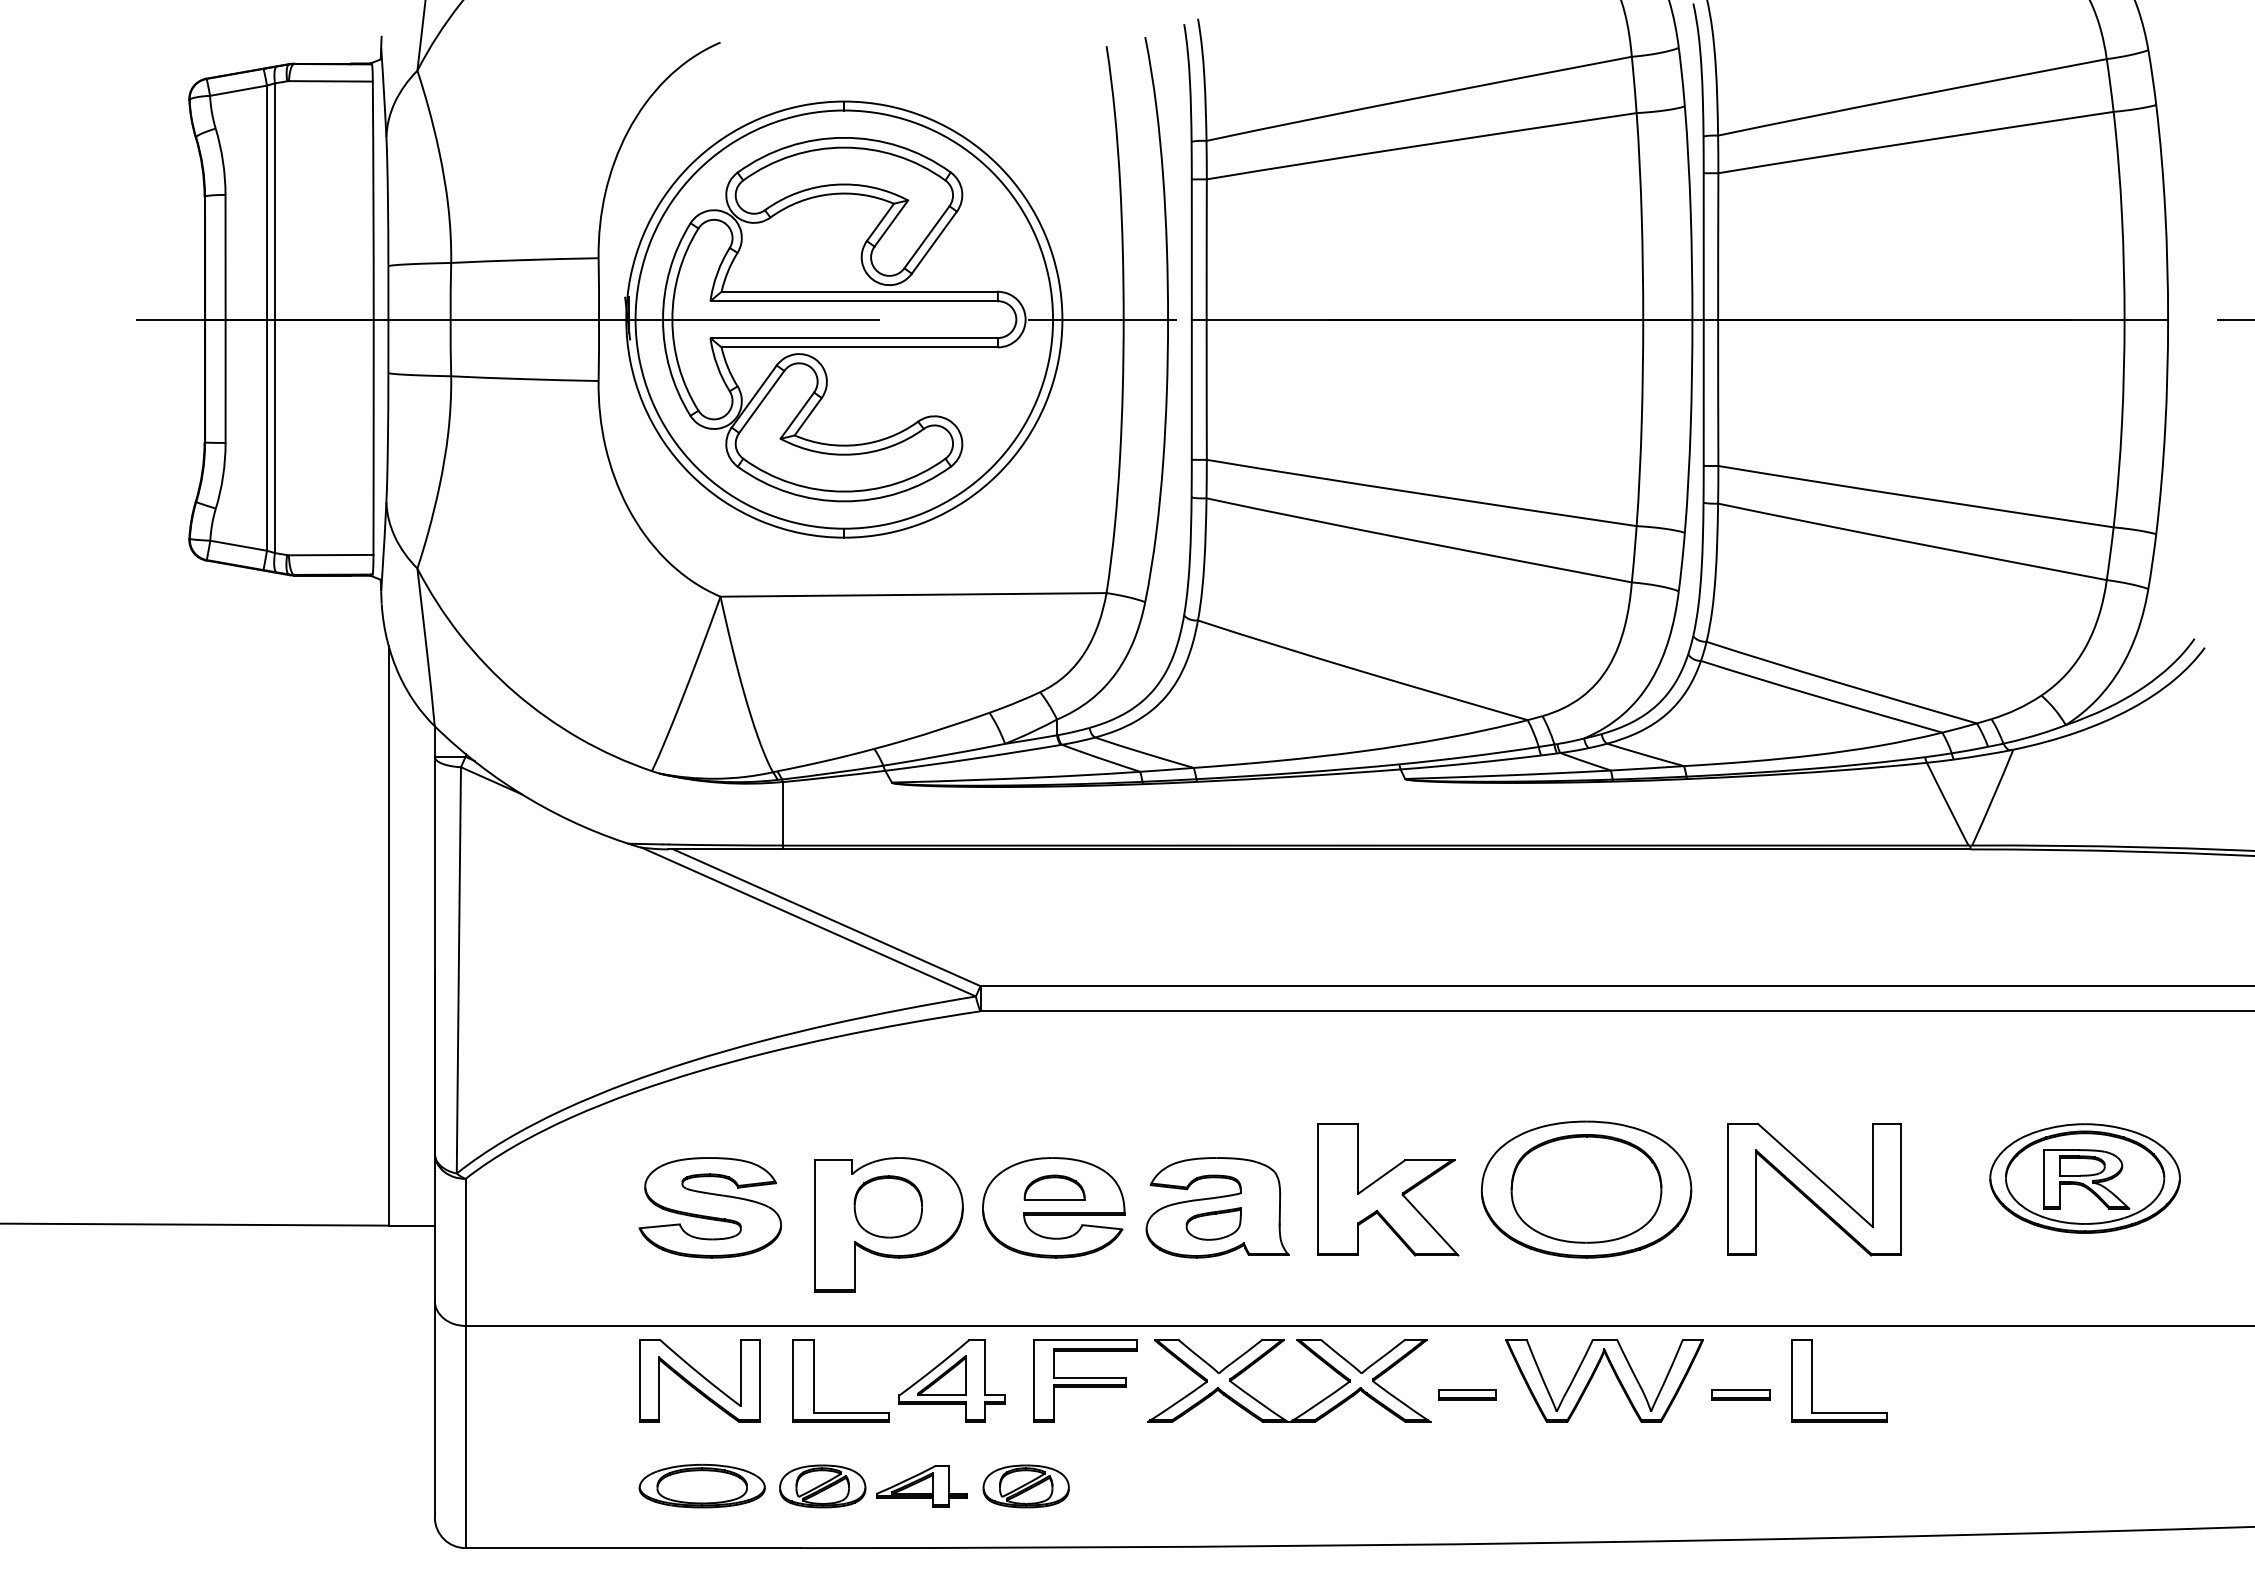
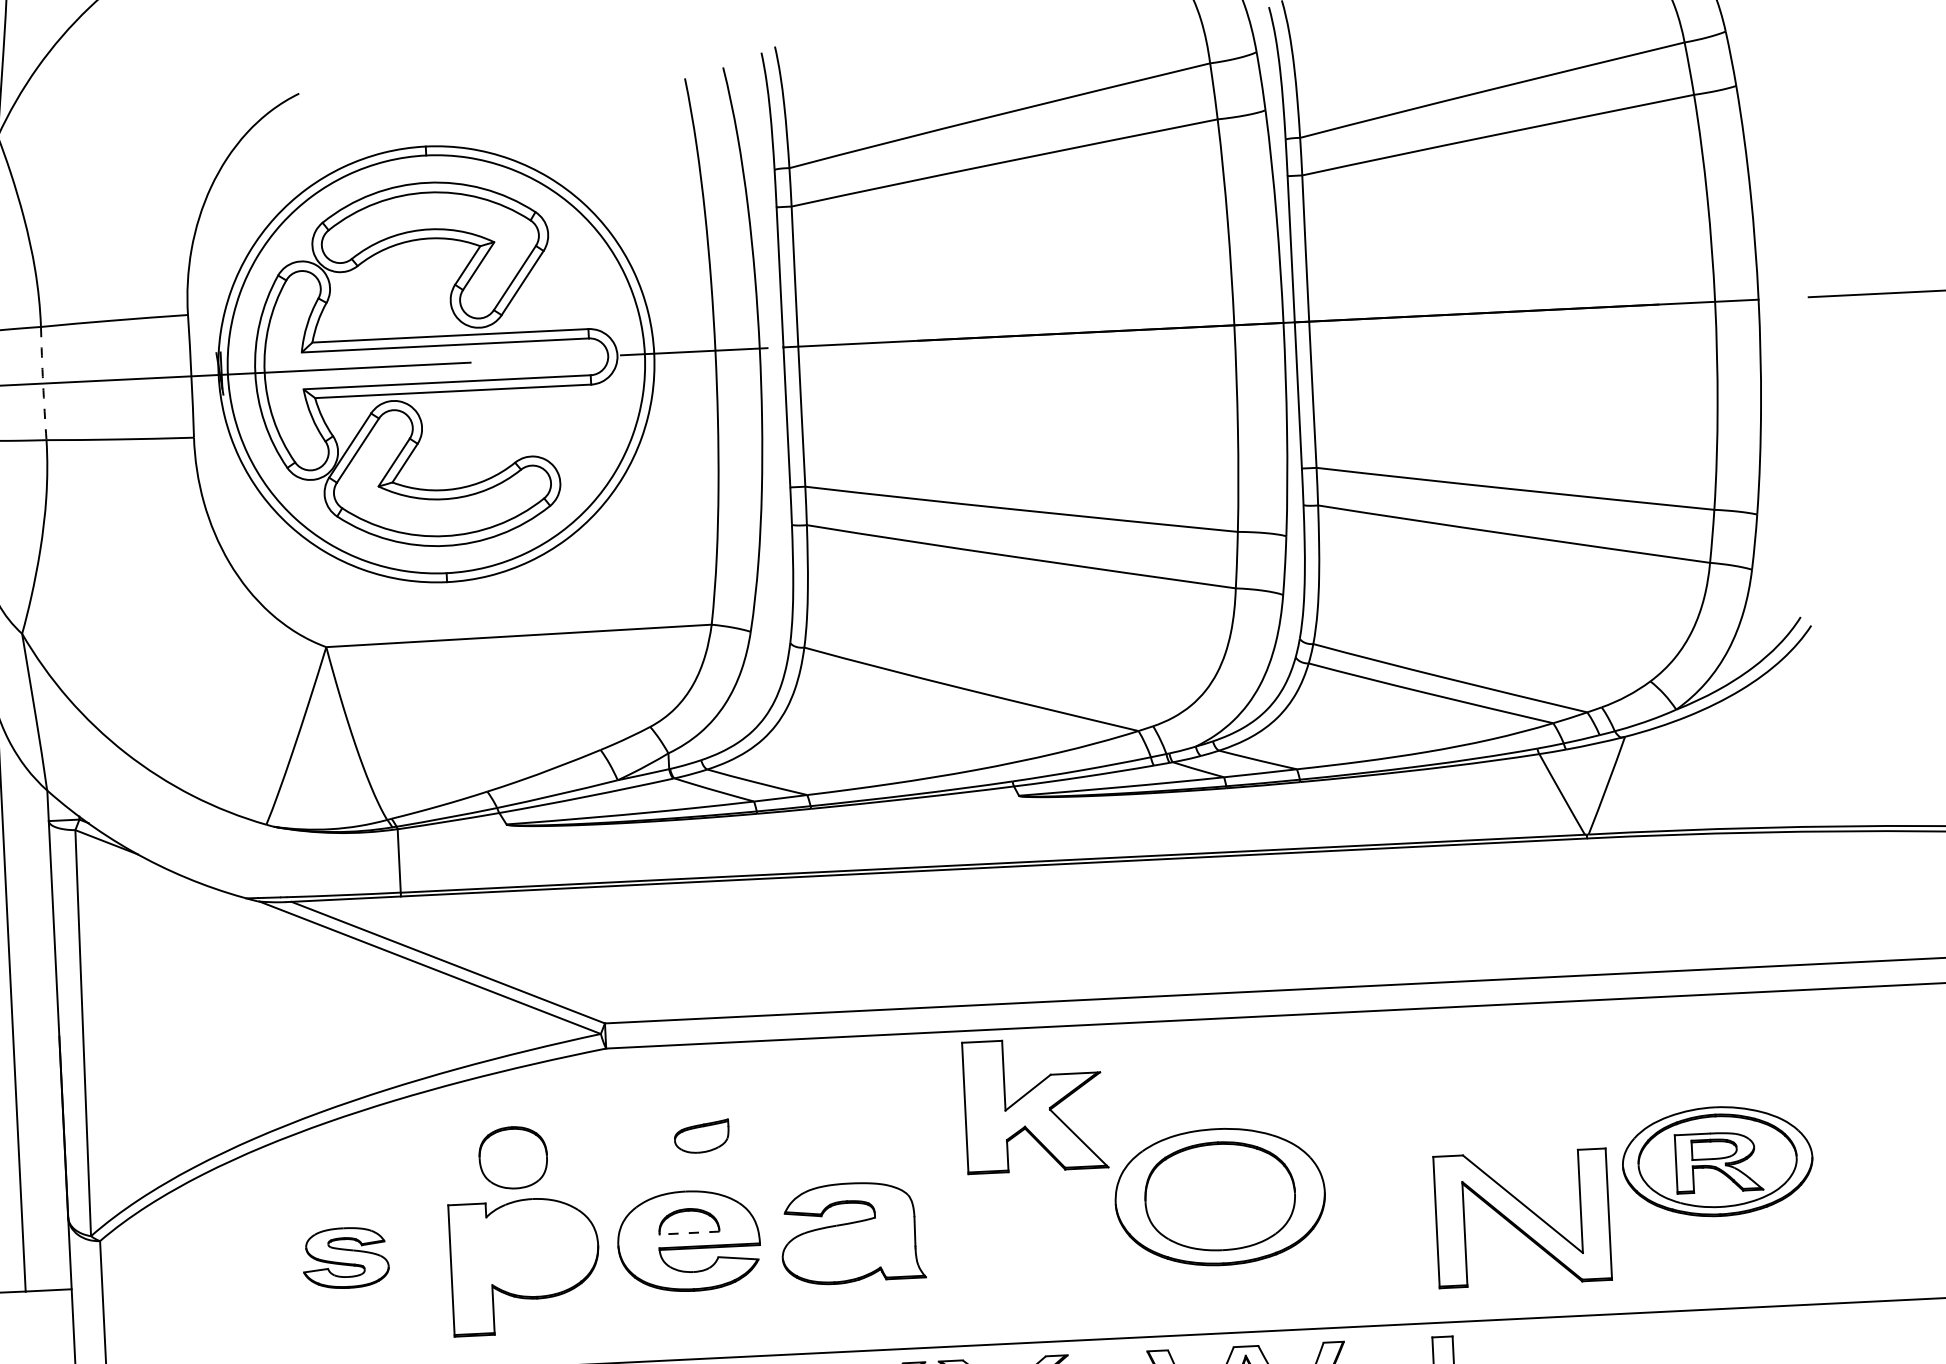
arc: (450, 319) -> (43, 383), solid -> dashed
part: (1388, 1189) -> (1035, 1104), moved
part: (1814, 1189) -> (1522, 1218), moved
line: (1054, 1199) -> (689, 1232), solid -> dashed
part: (887, 1206) -> (512, 1157), moved
part: (709, 1207) -> (345, 1257), size x0.6
part: (1213, 1223) -> (701, 1136), moved

